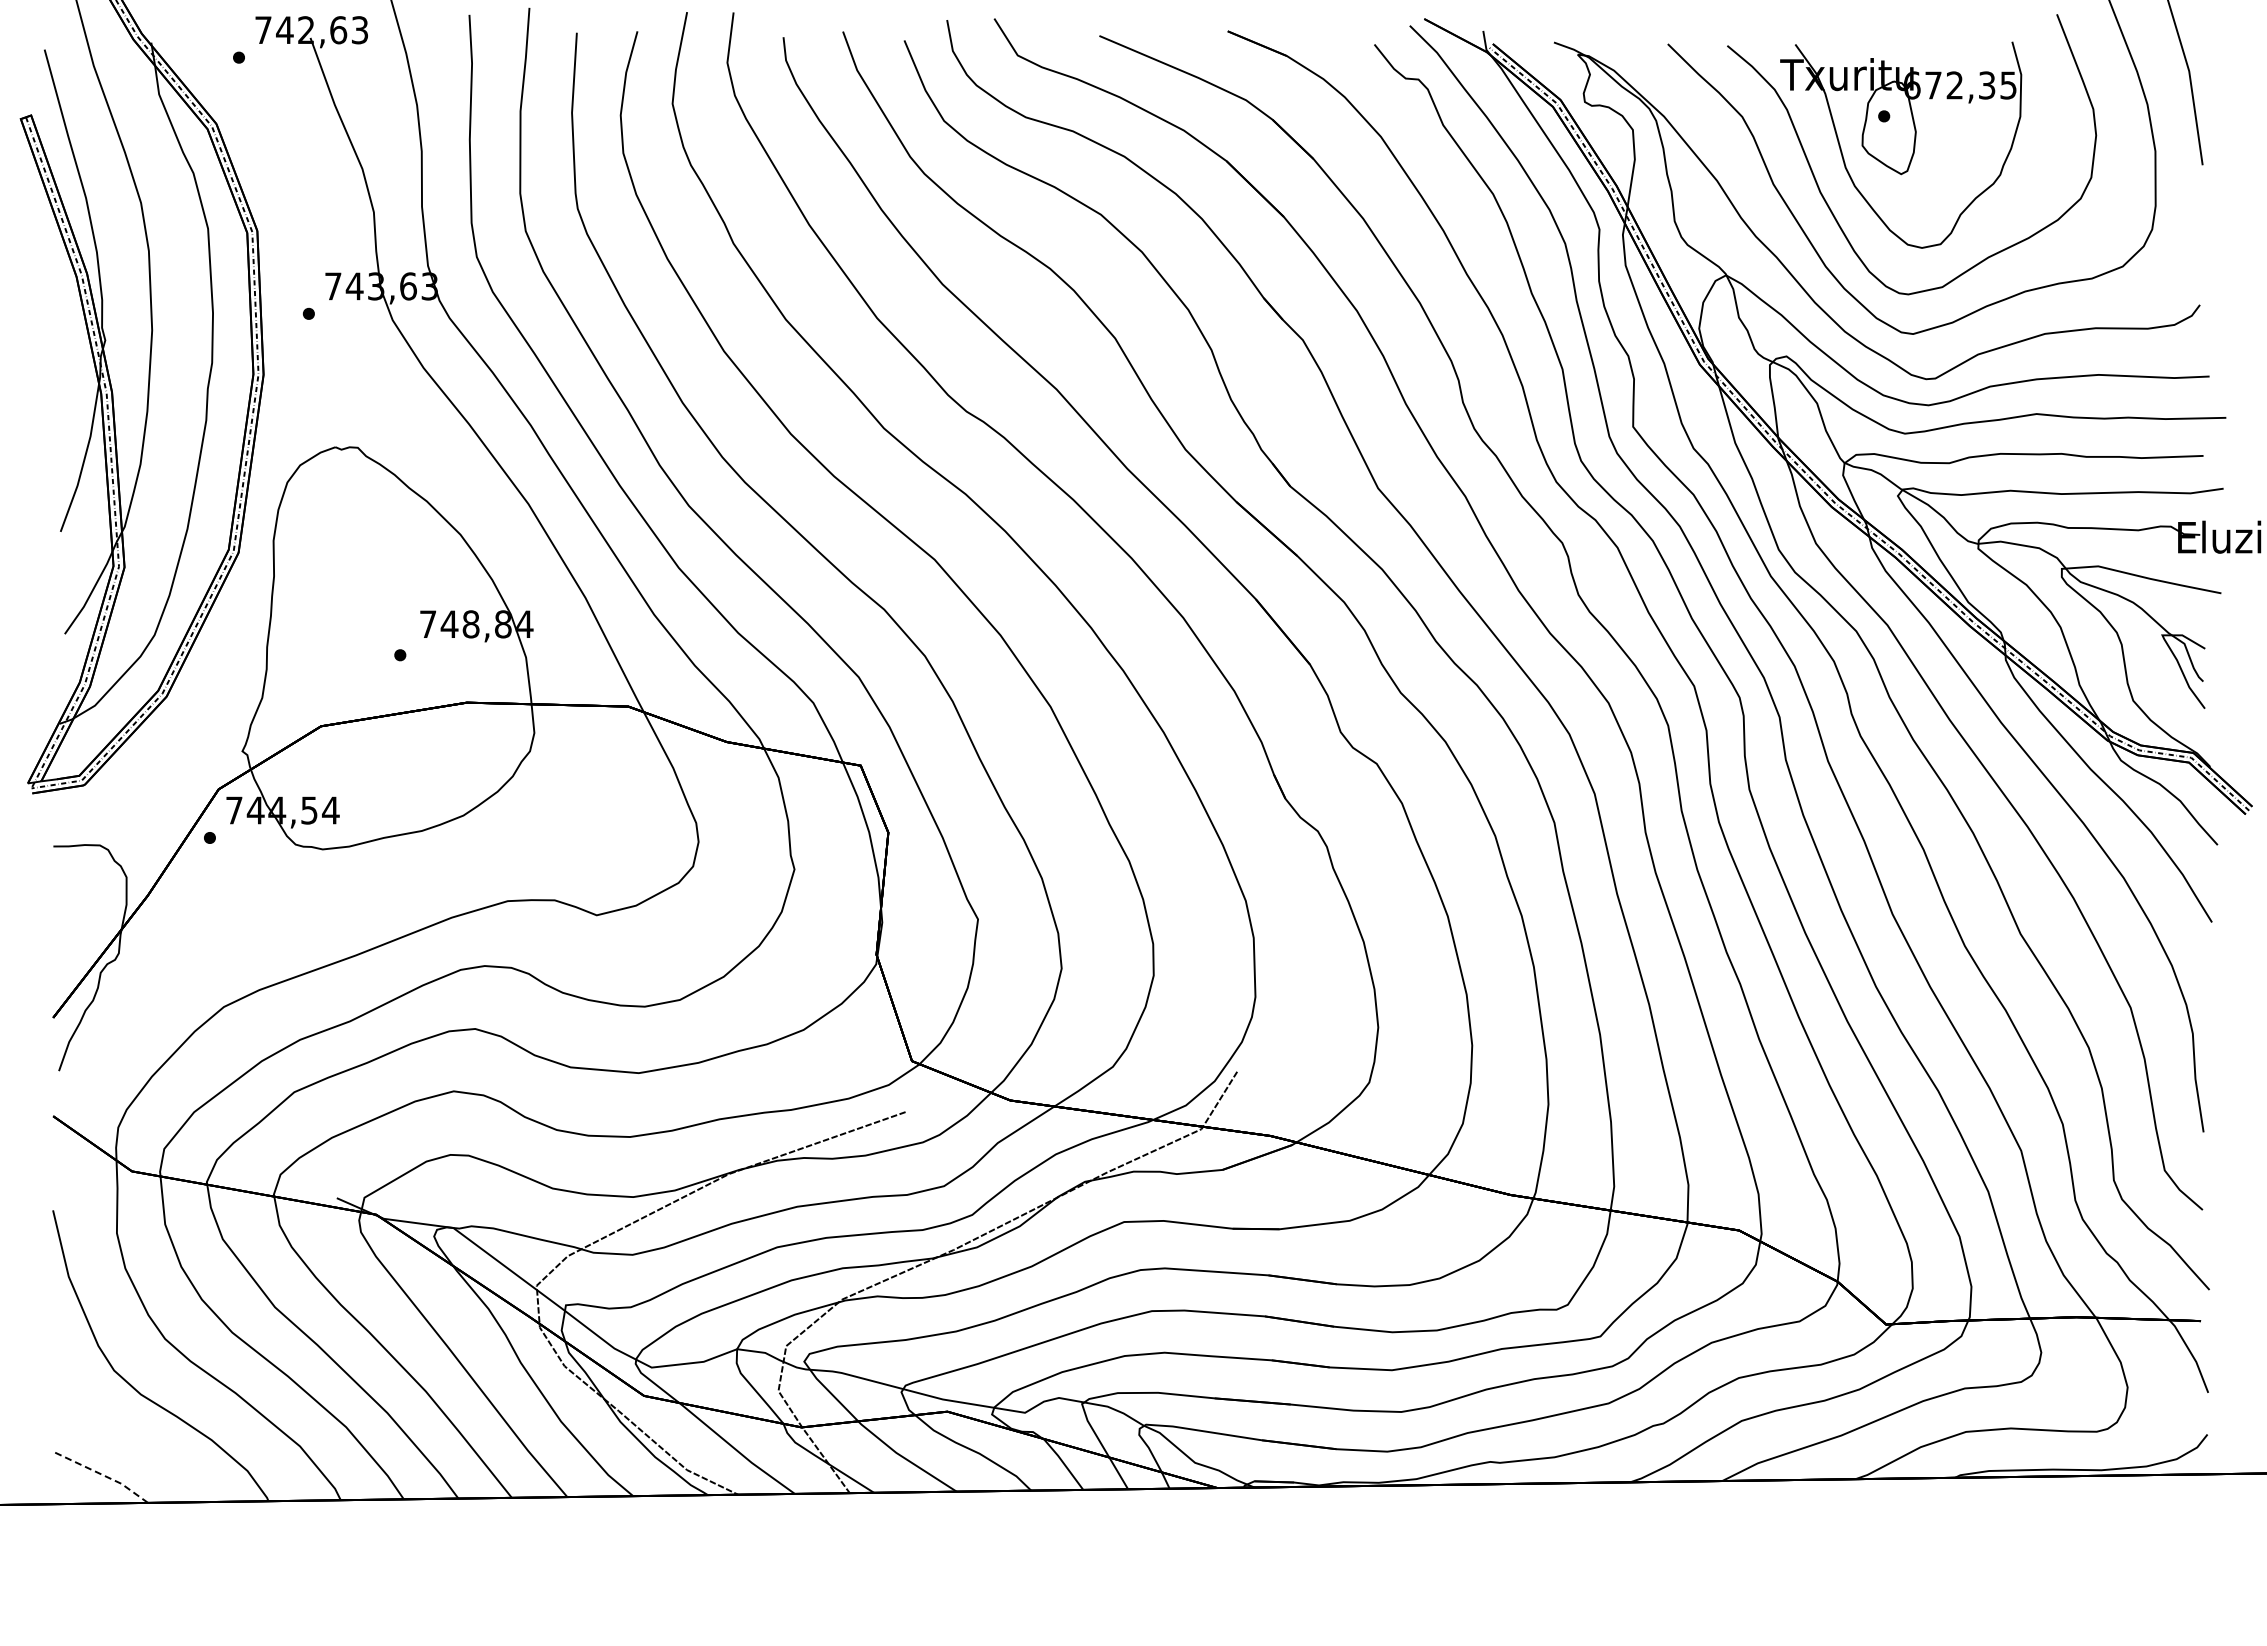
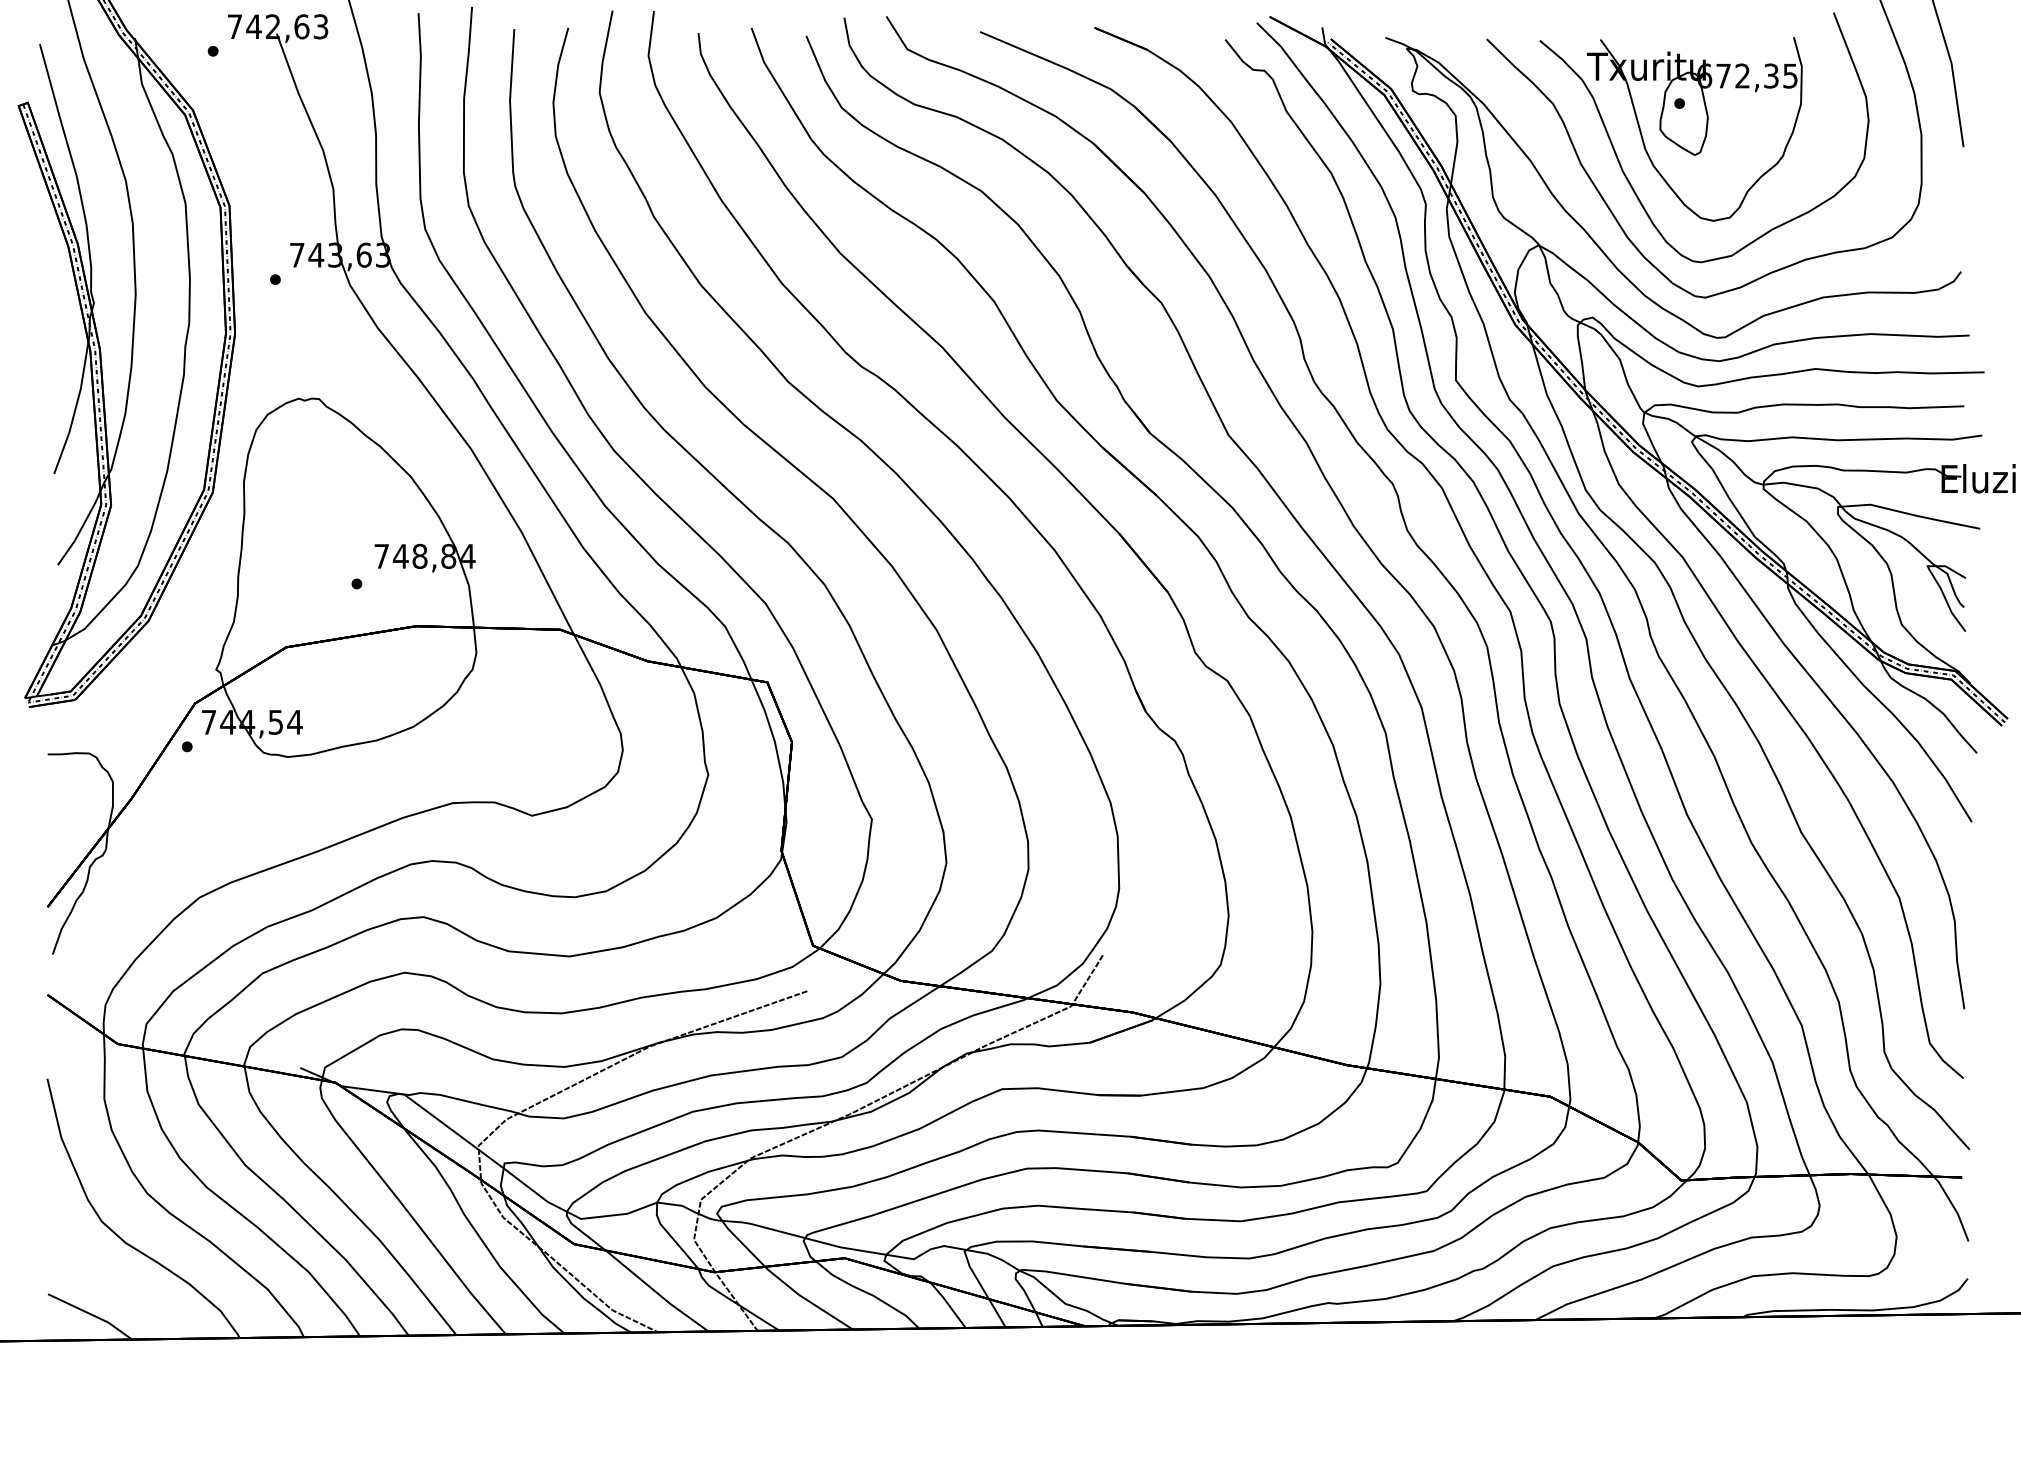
line: (102, 1474) -> (91, 1314), dashed -> solid

